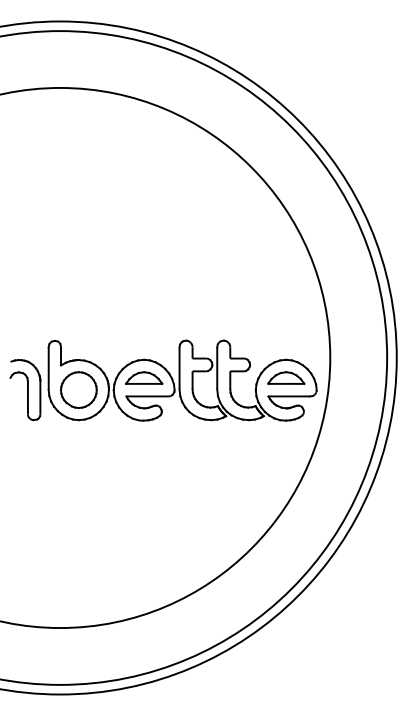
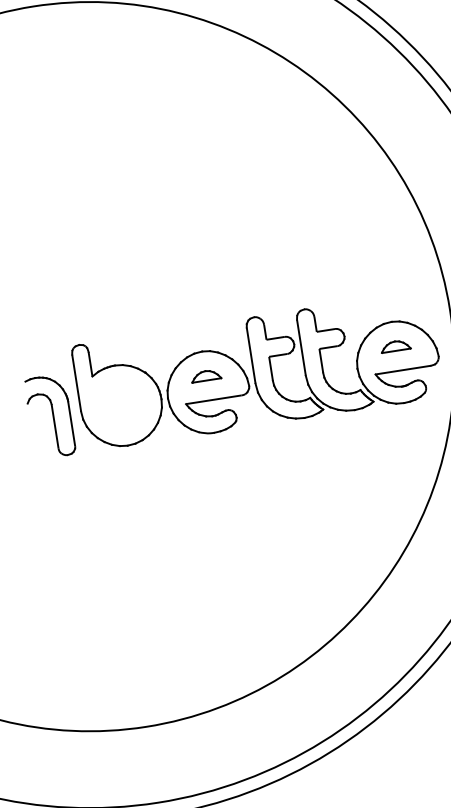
part: (144, 377) -> (206, 375), size x0.6
part: (286, 377) -> (395, 345), size x0.6
part: (78, 389) -> (120, 404), removed

